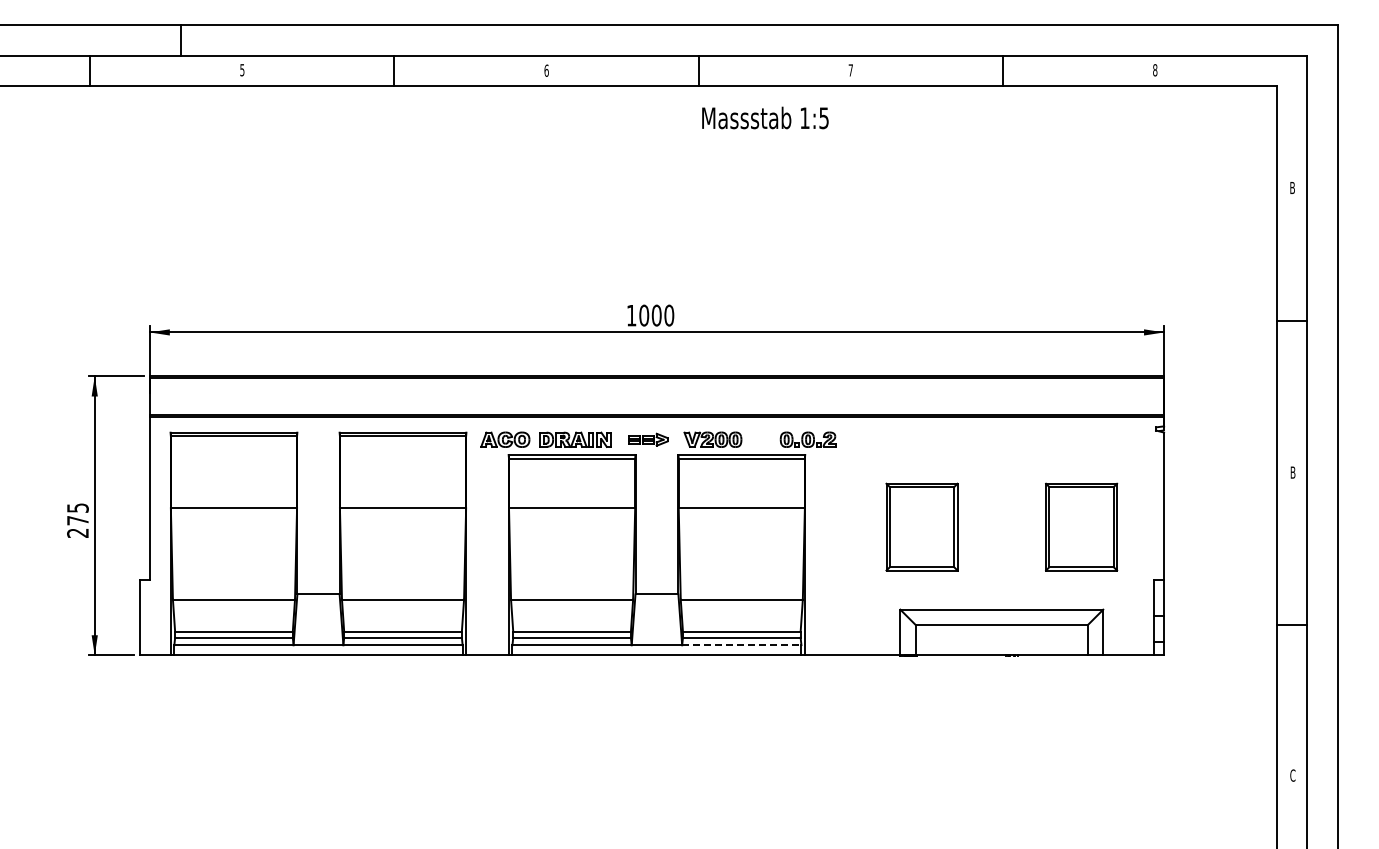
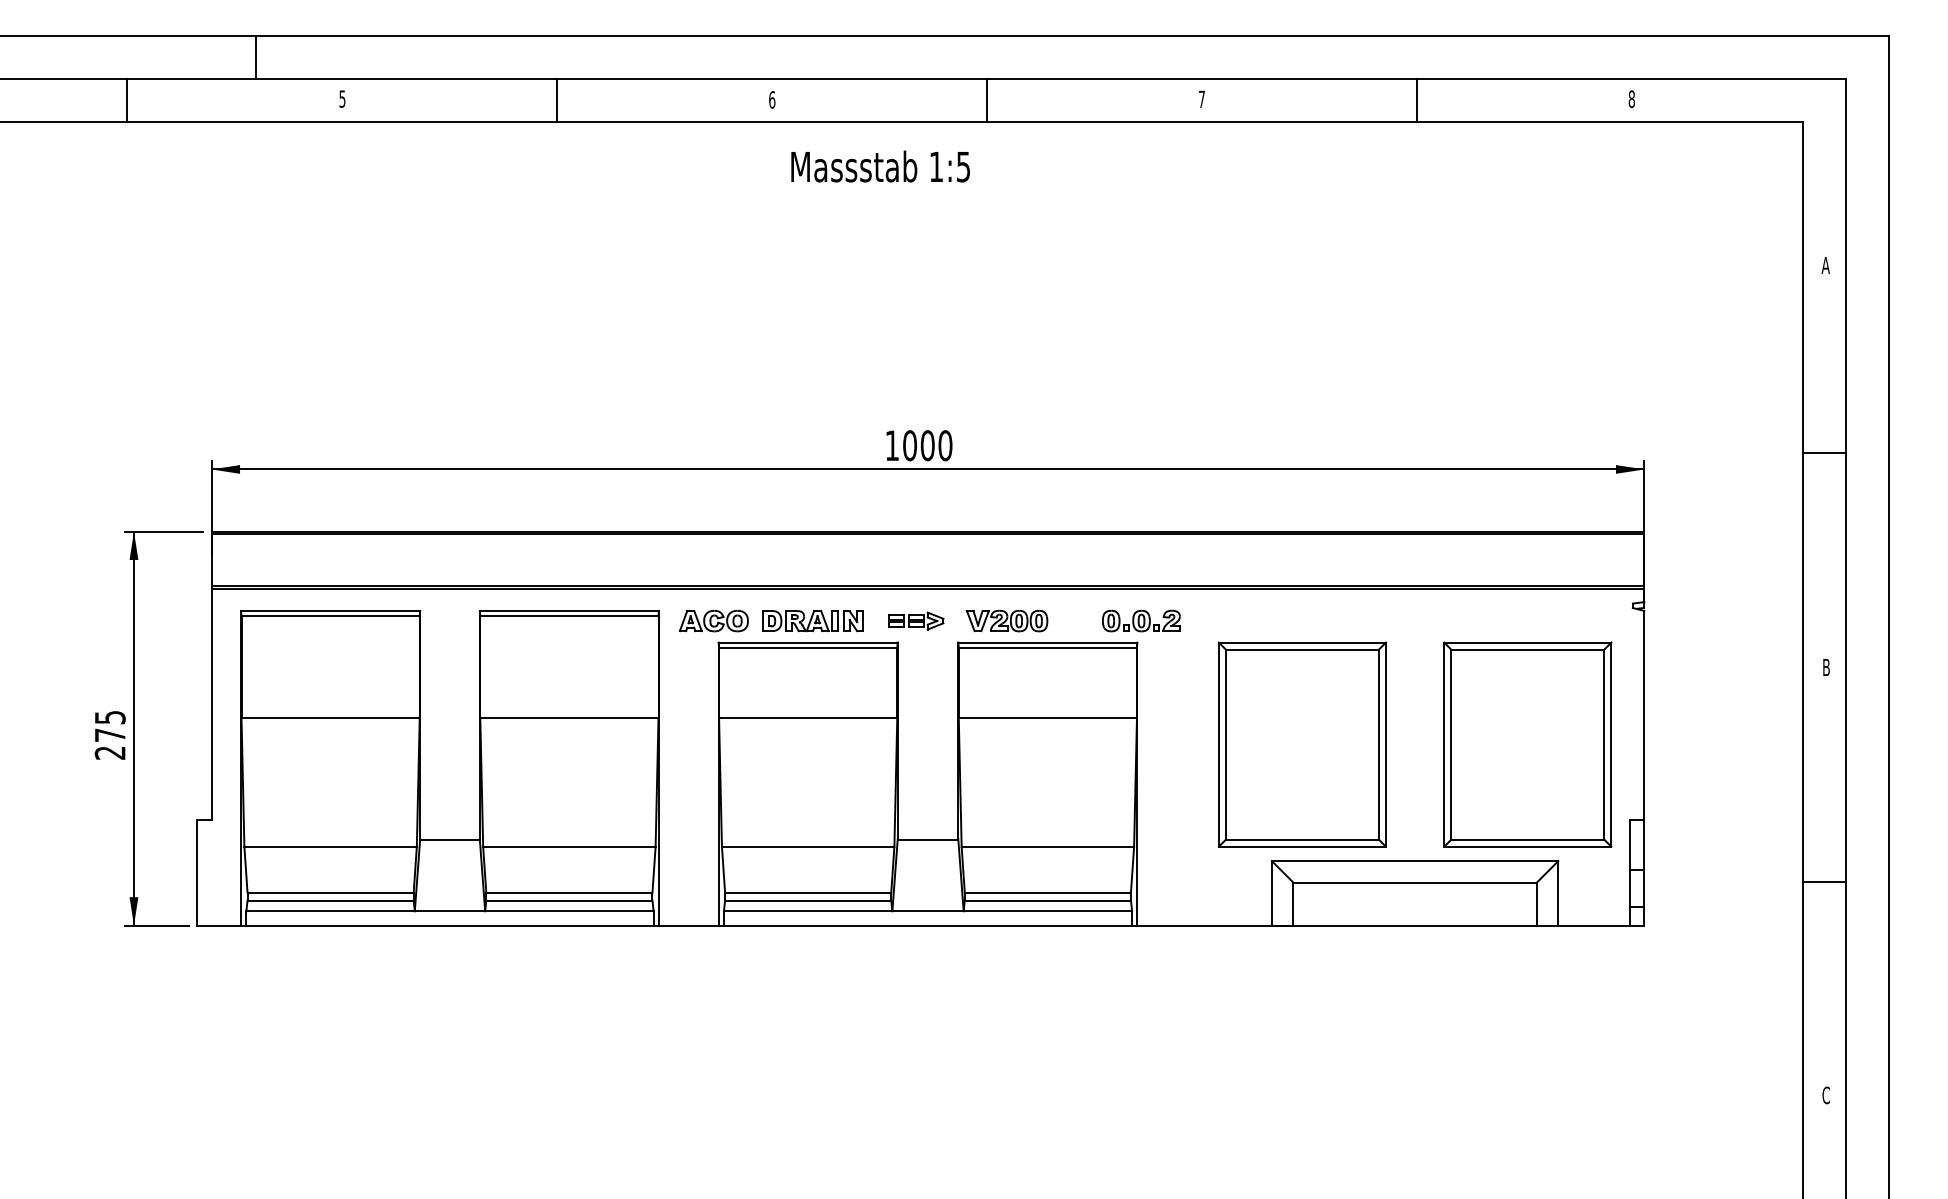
text: (765, 117) -> (880, 165), moved
text: (1292, 187) -> (1825, 264), B -> A
part: (921, 526) -> (1301, 743), size x1.67
part: (1081, 526) -> (1527, 743), size x1.67
line: (741, 645) -> (1047, 911), dashed -> solid

